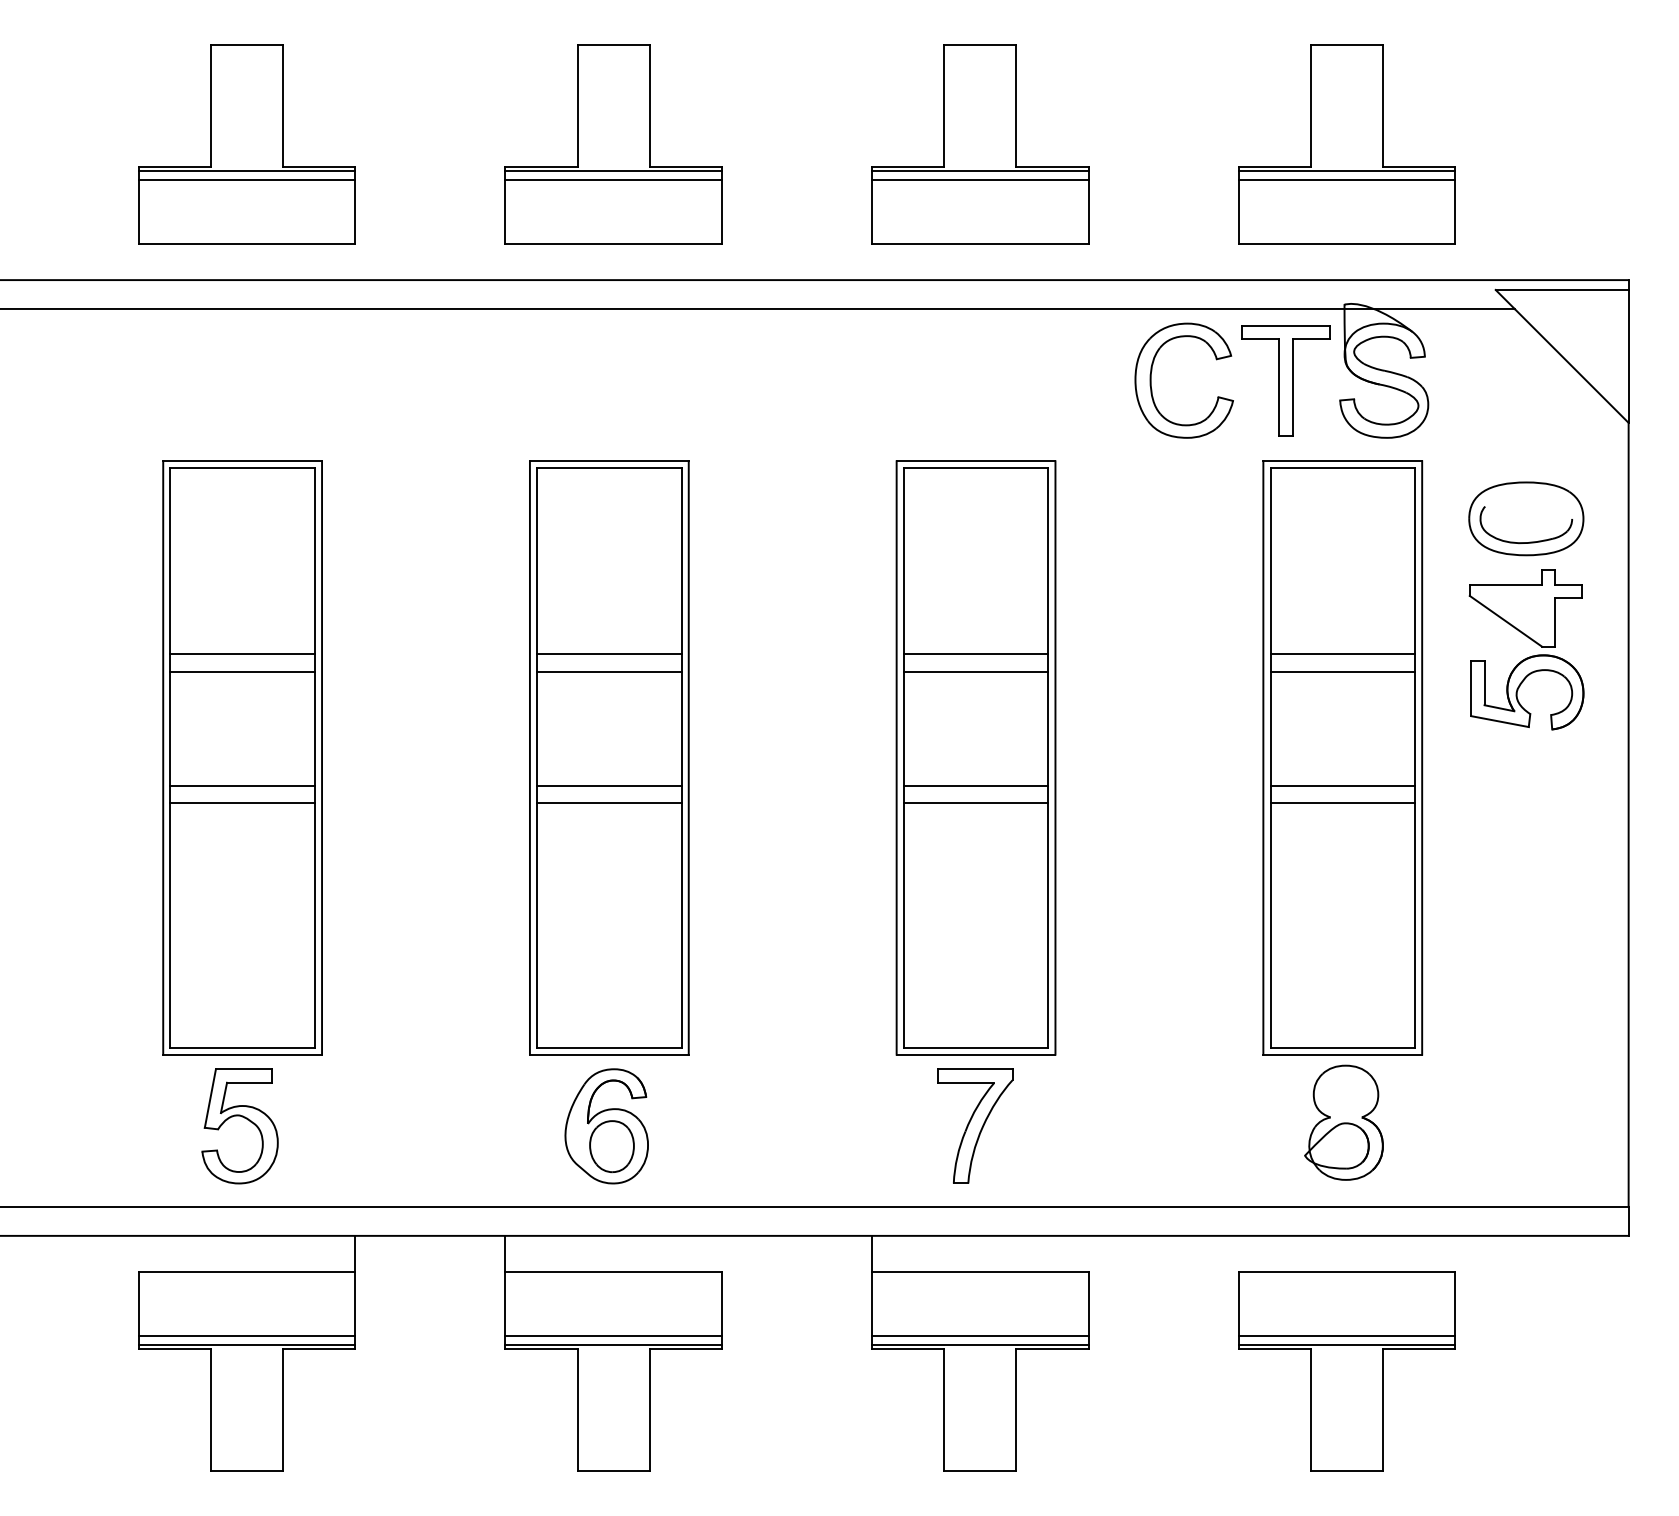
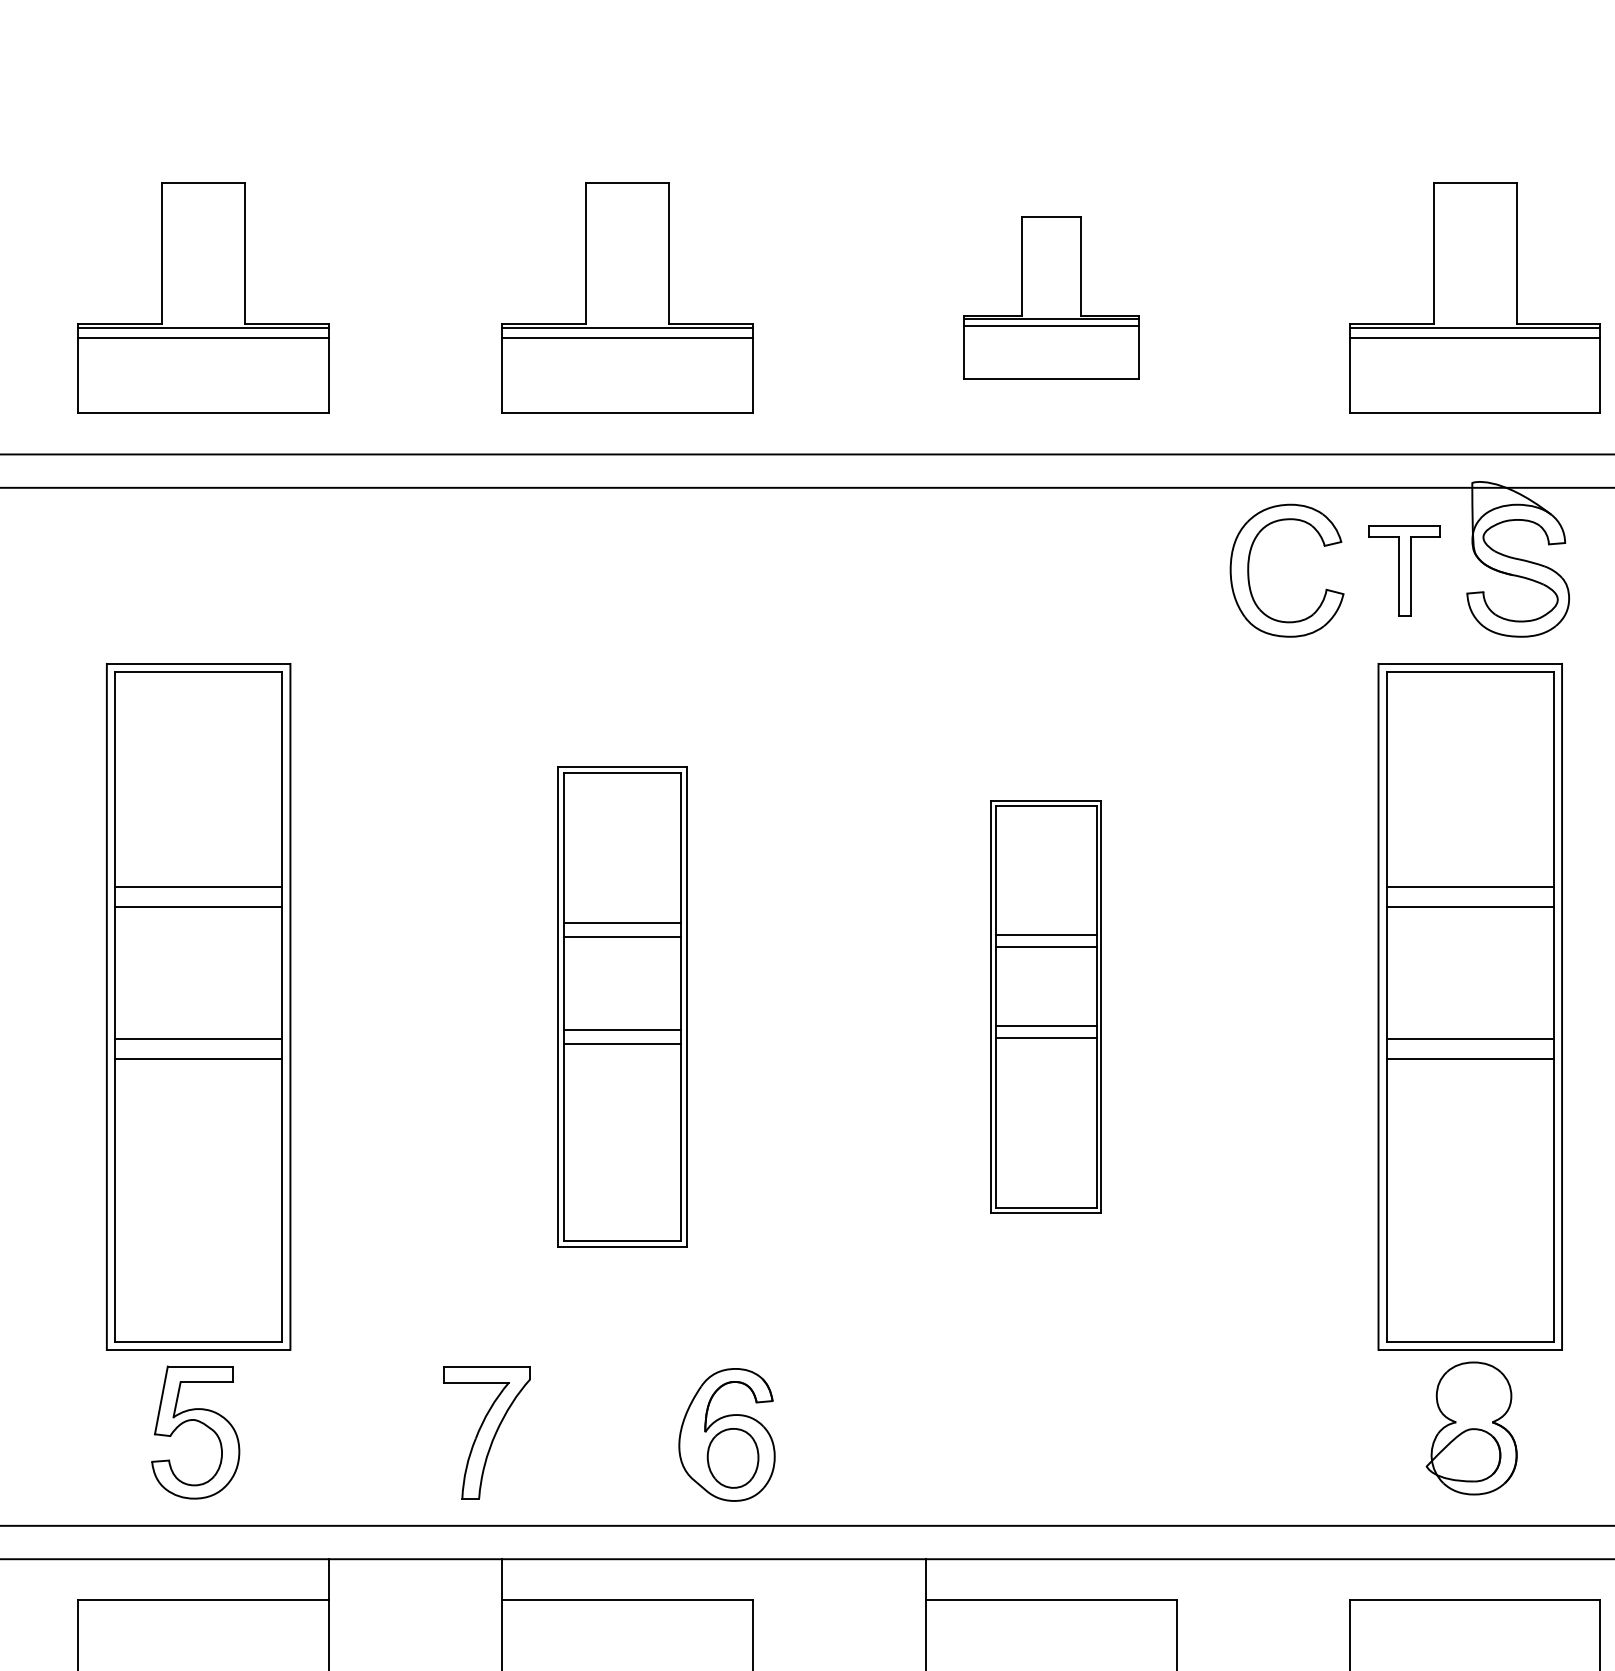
part: (980, 144) -> (1051, 297), size x0.7
part: (1285, 380) -> (1404, 570), size x0.7
part: (609, 757) -> (622, 1006), size x0.7
part: (975, 757) -> (1045, 1006), size x0.6
part: (975, 1125) -> (487, 1431), moved
part: (606, 1126) -> (726, 1435), moved

